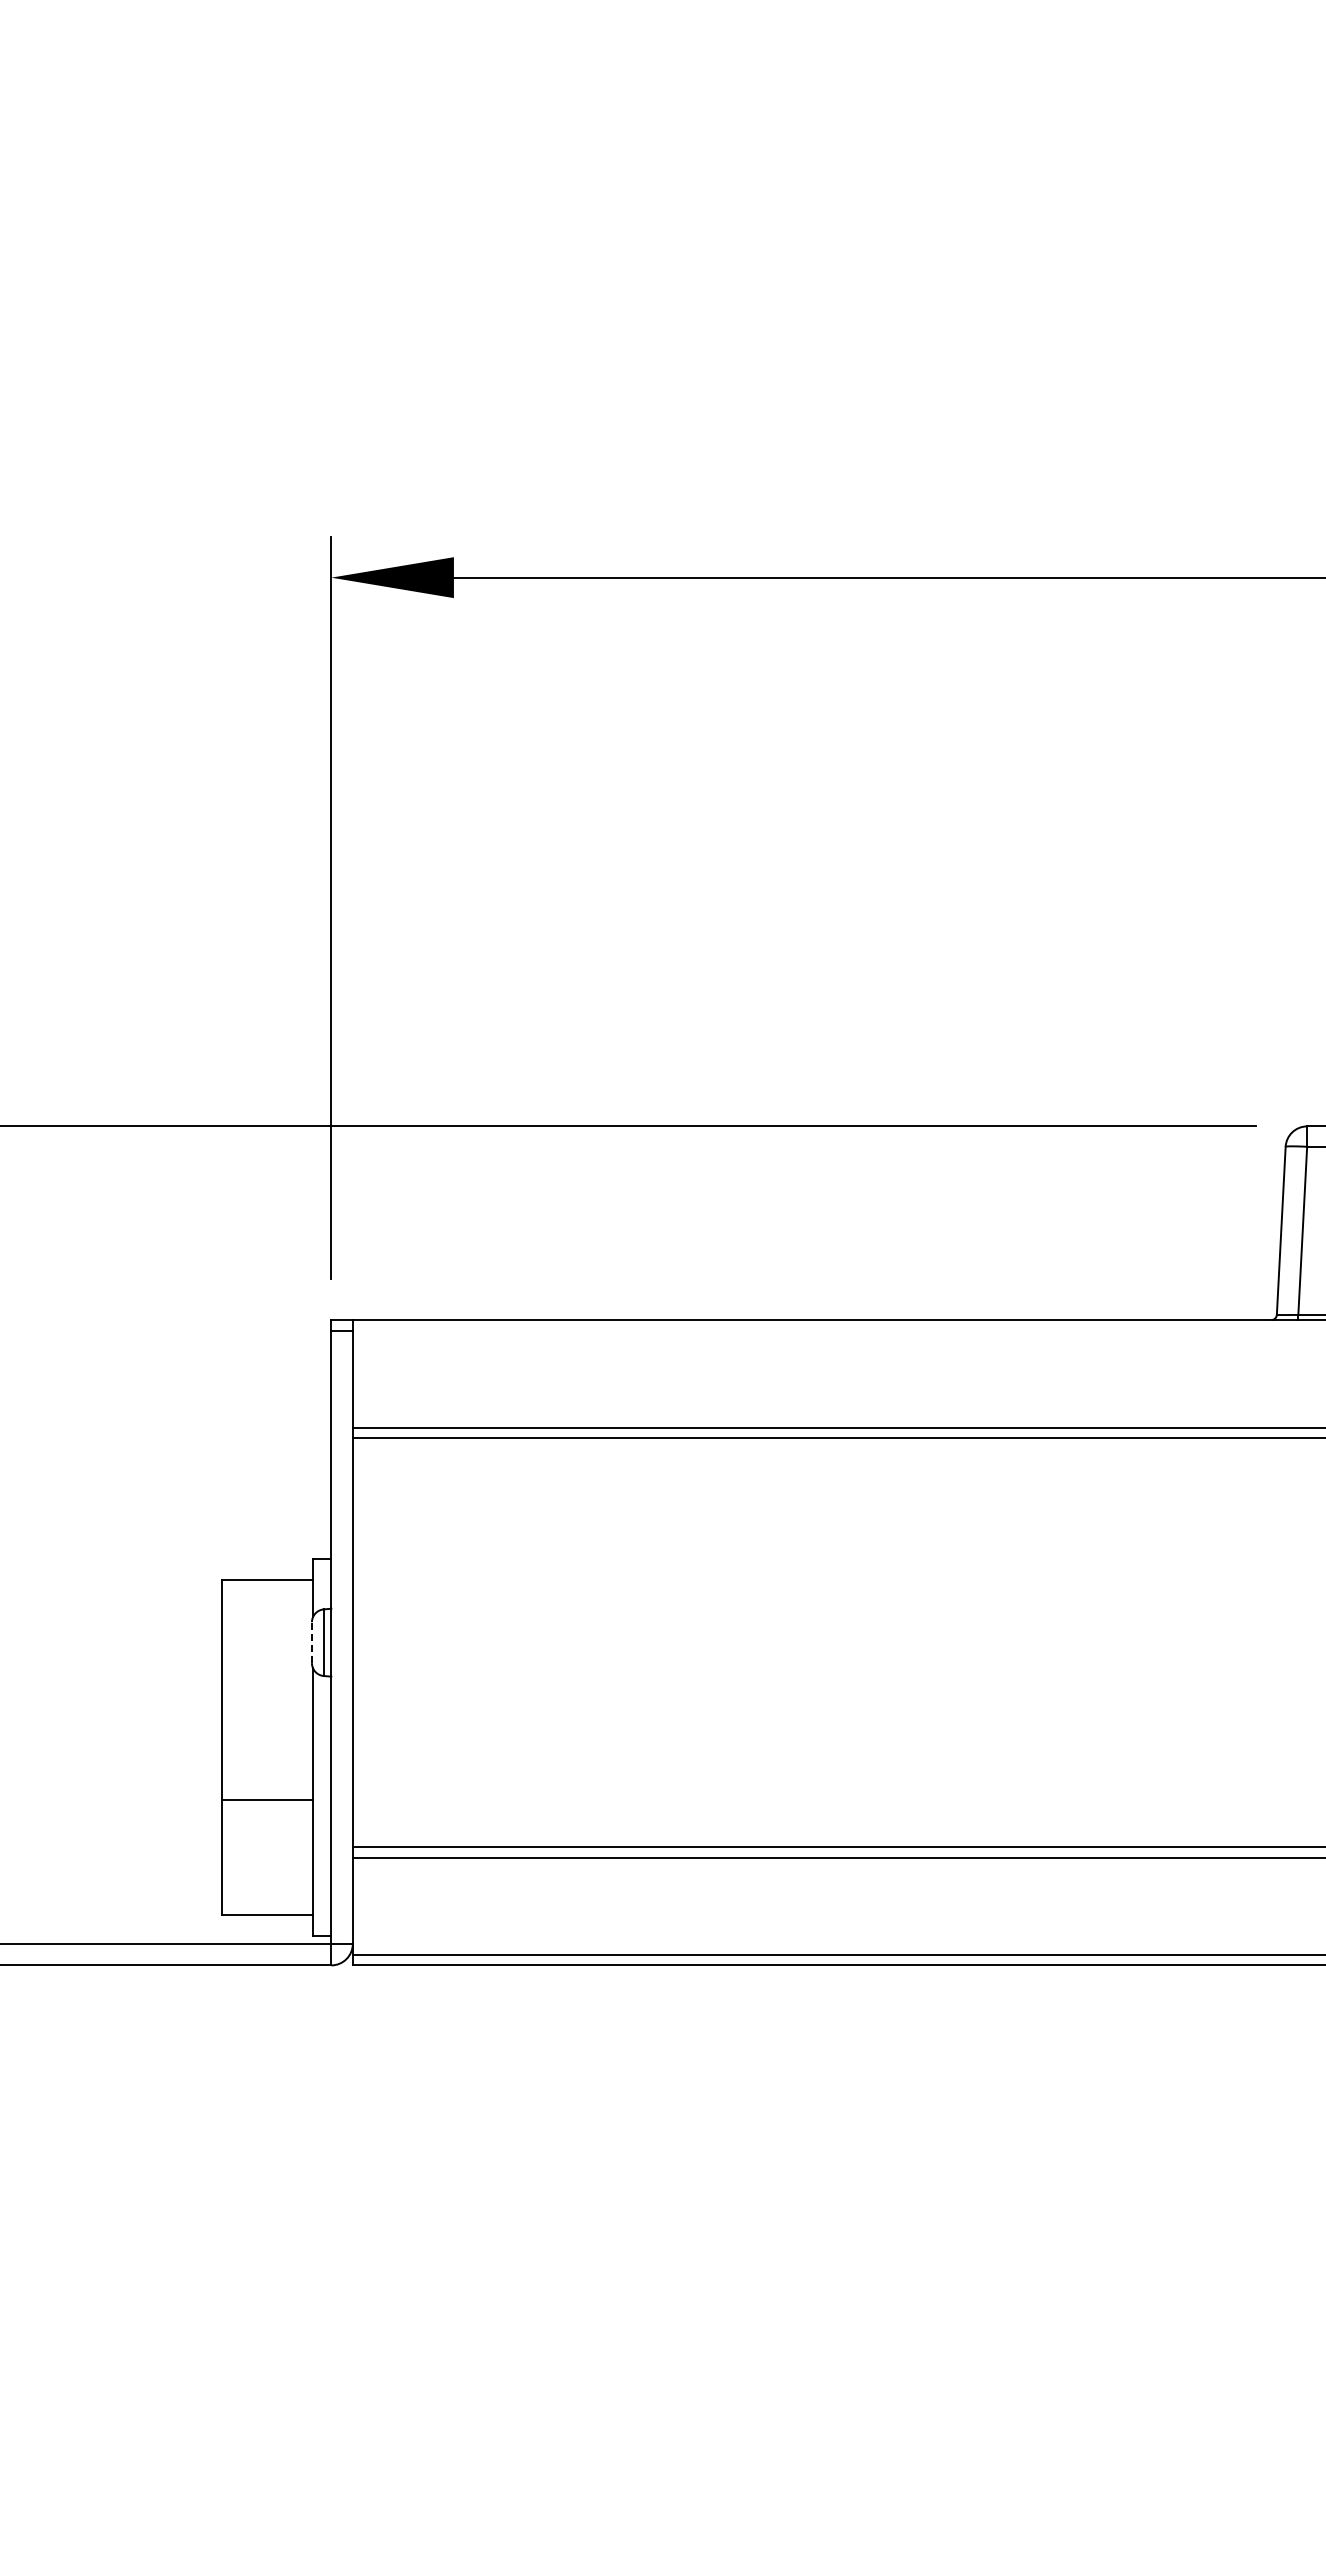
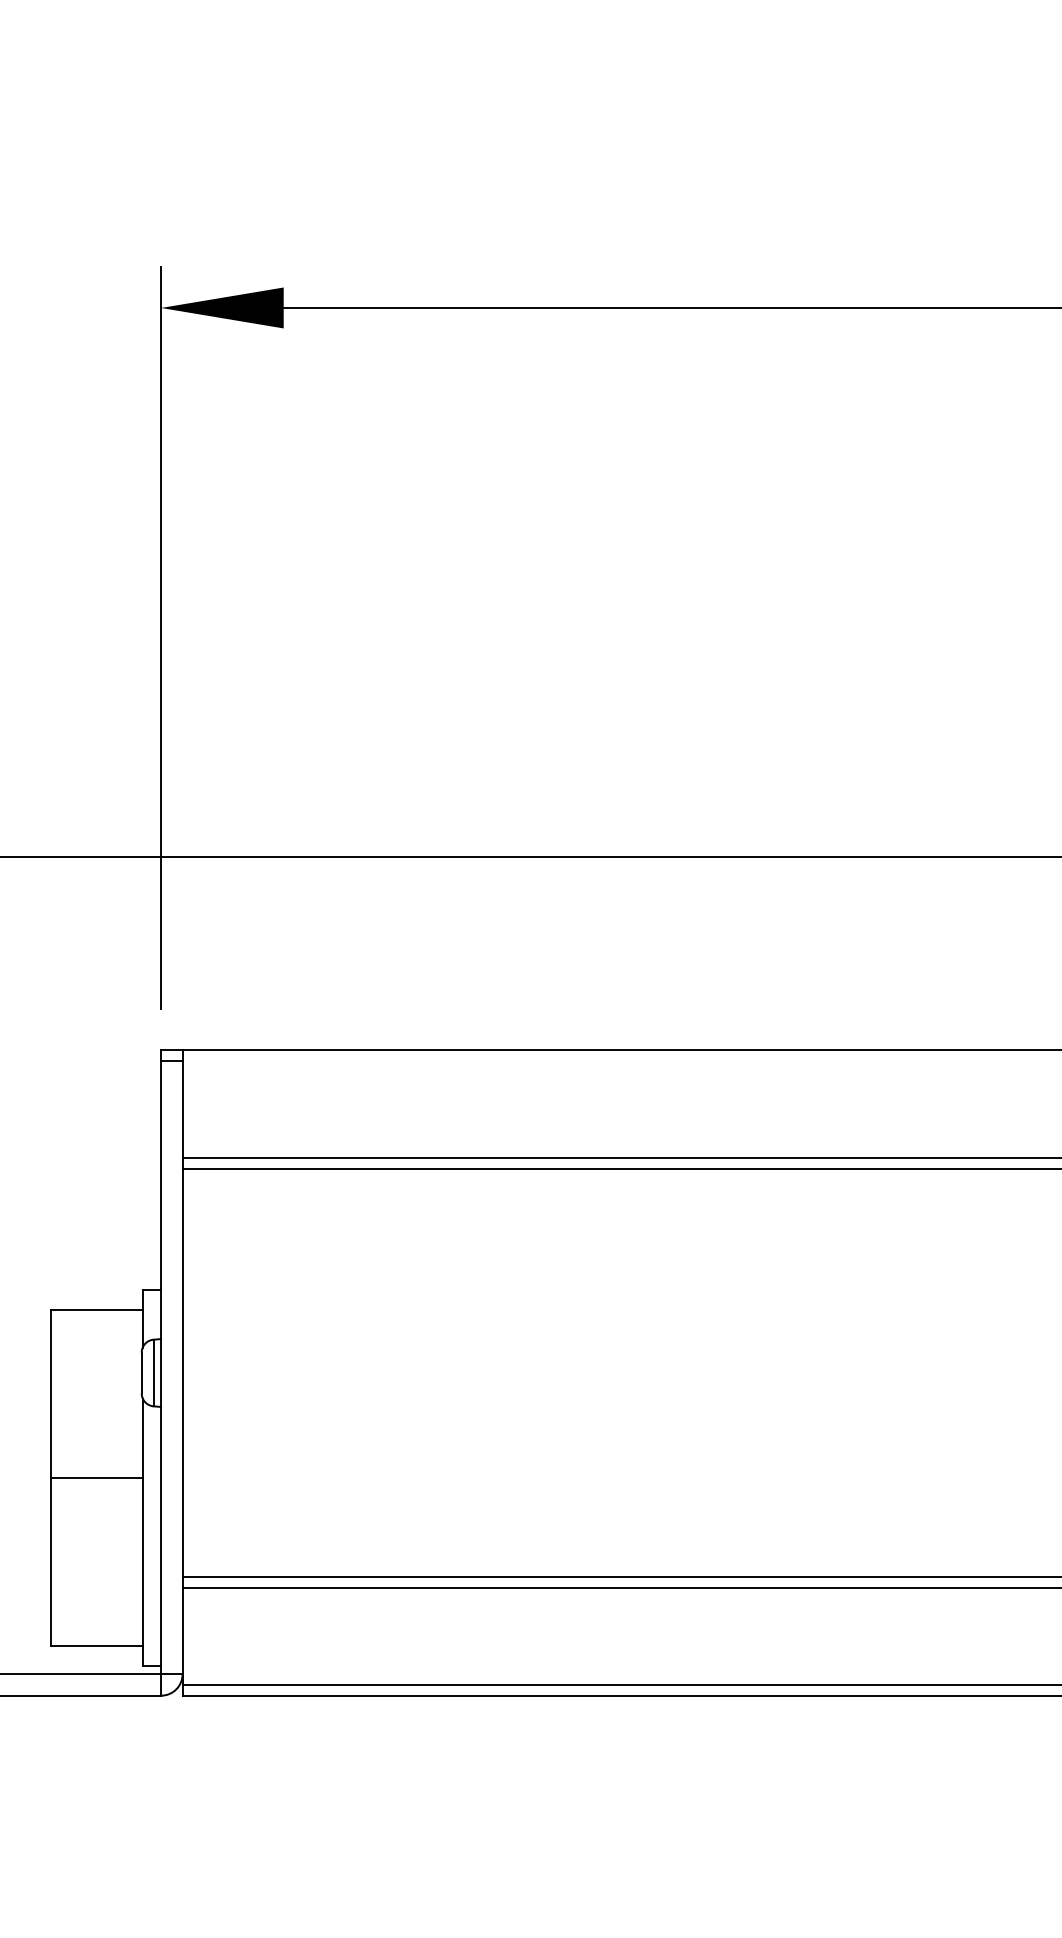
line: (311, 1642) -> (141, 1372), dashed -> solid
line: (267, 1799) -> (97, 1477), moved

